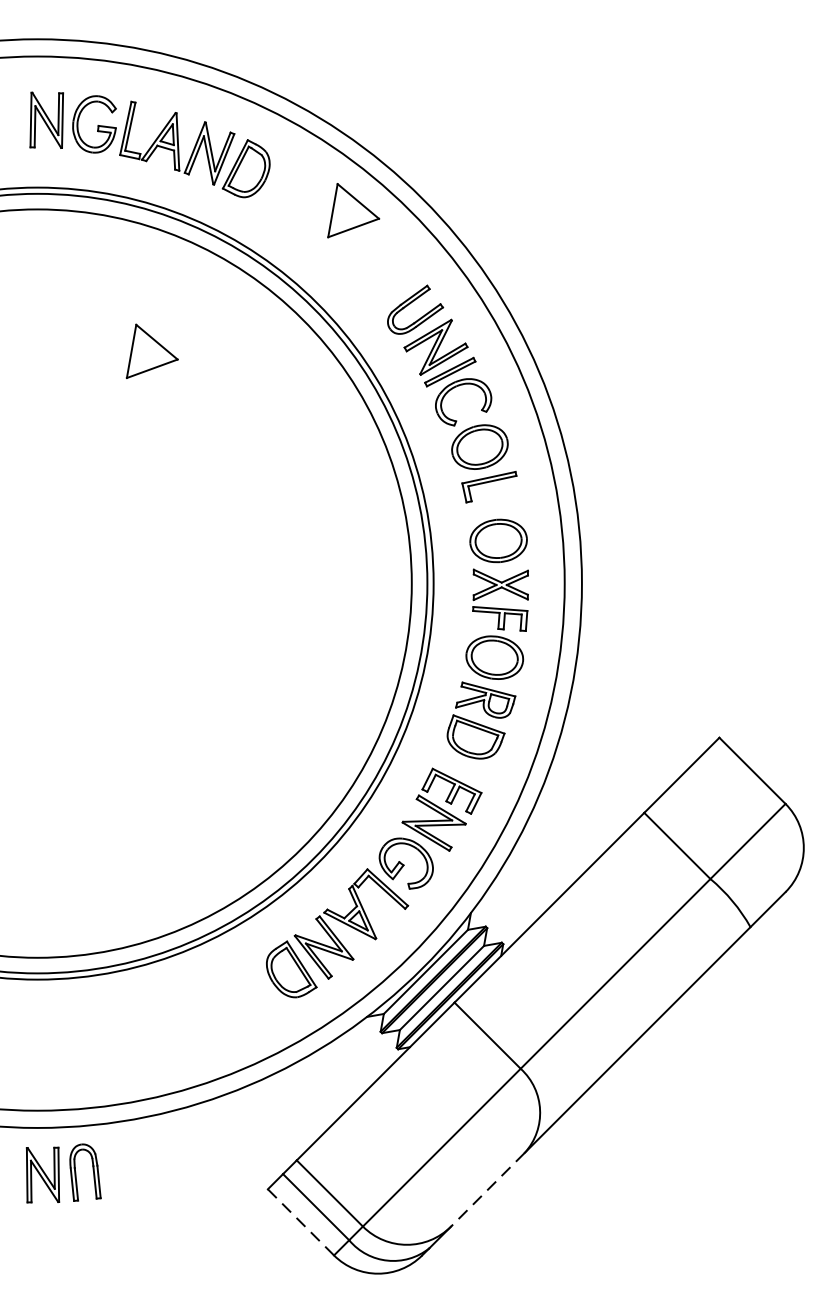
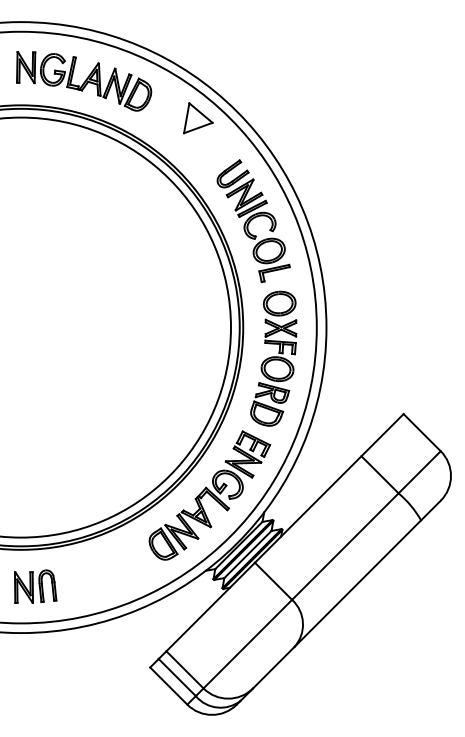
part: (152, 351) -> (85, 197), removed
part: (63, 1173) -> (35, 586), moved
line: (487, 1191) -> (273, 668), dashed -> solid
line: (302, 1223) -> (169, 686), dashed -> solid

